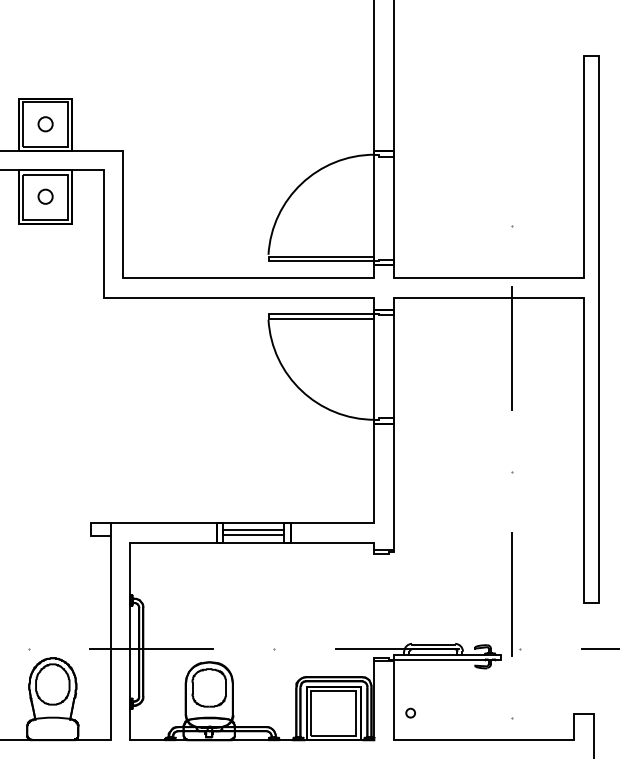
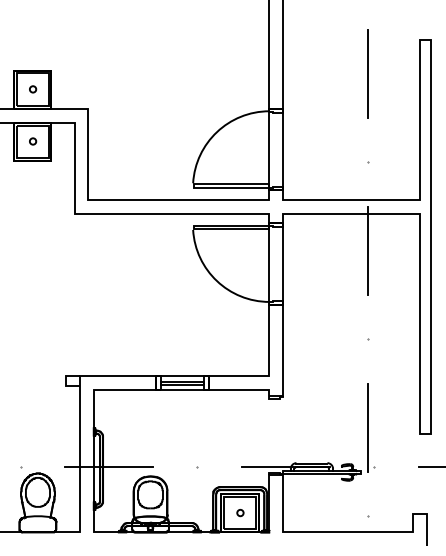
line: (510, 102) -> (367, 73), added
part: (46, 124) -> (33, 89), size x0.62
part: (46, 196) -> (33, 141), size x0.62
part: (410, 713) -> (240, 513), moved

